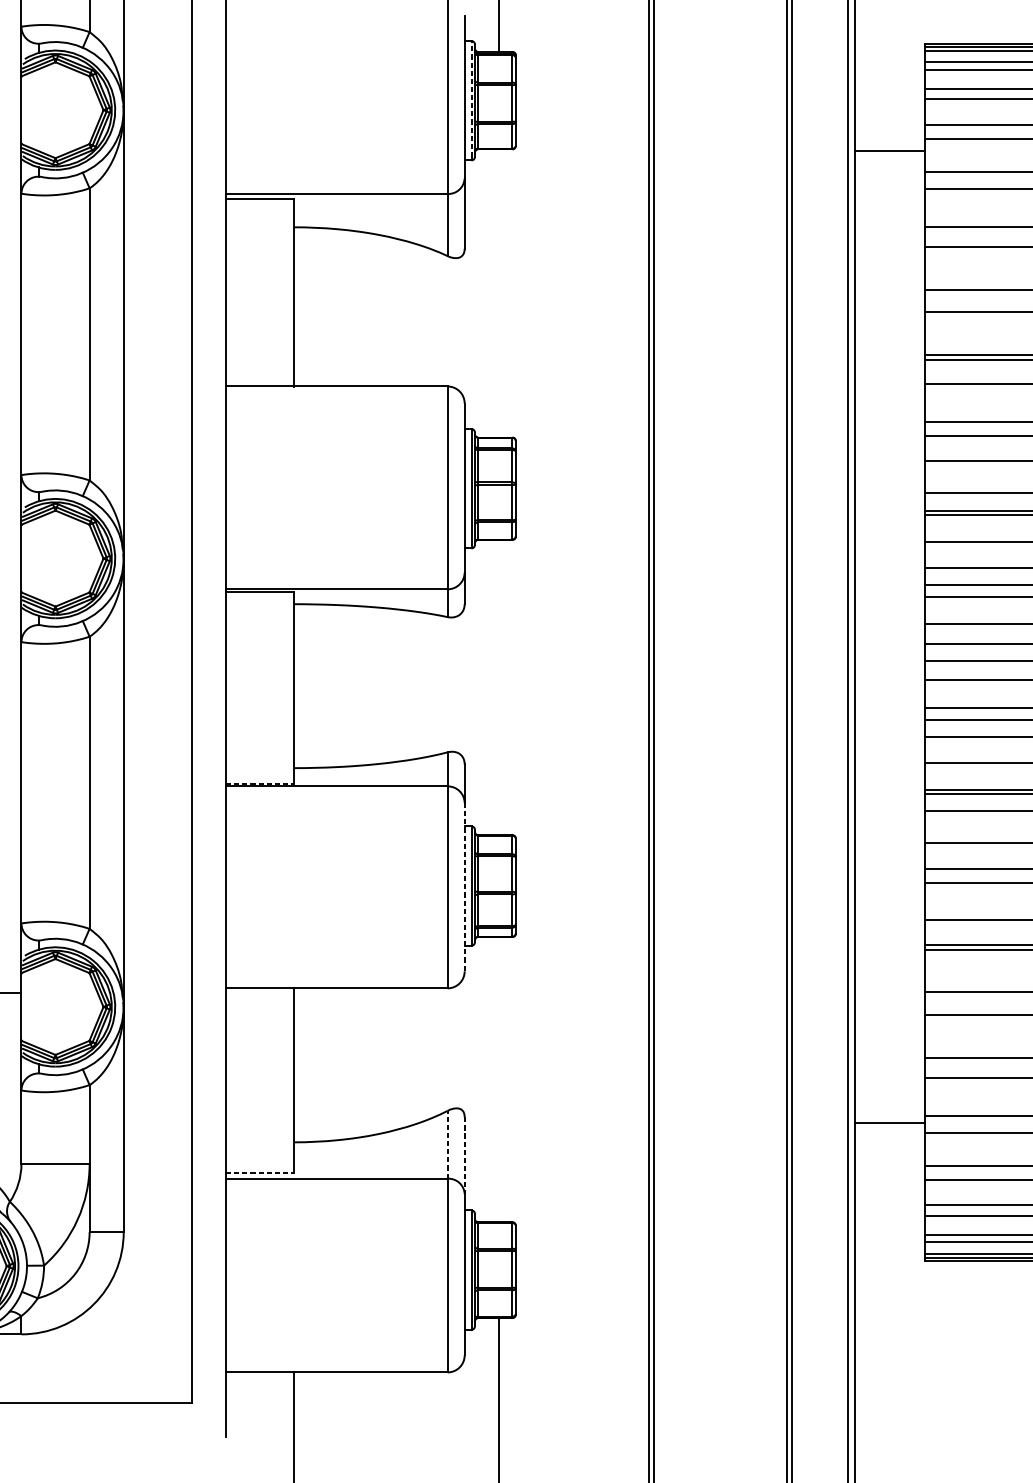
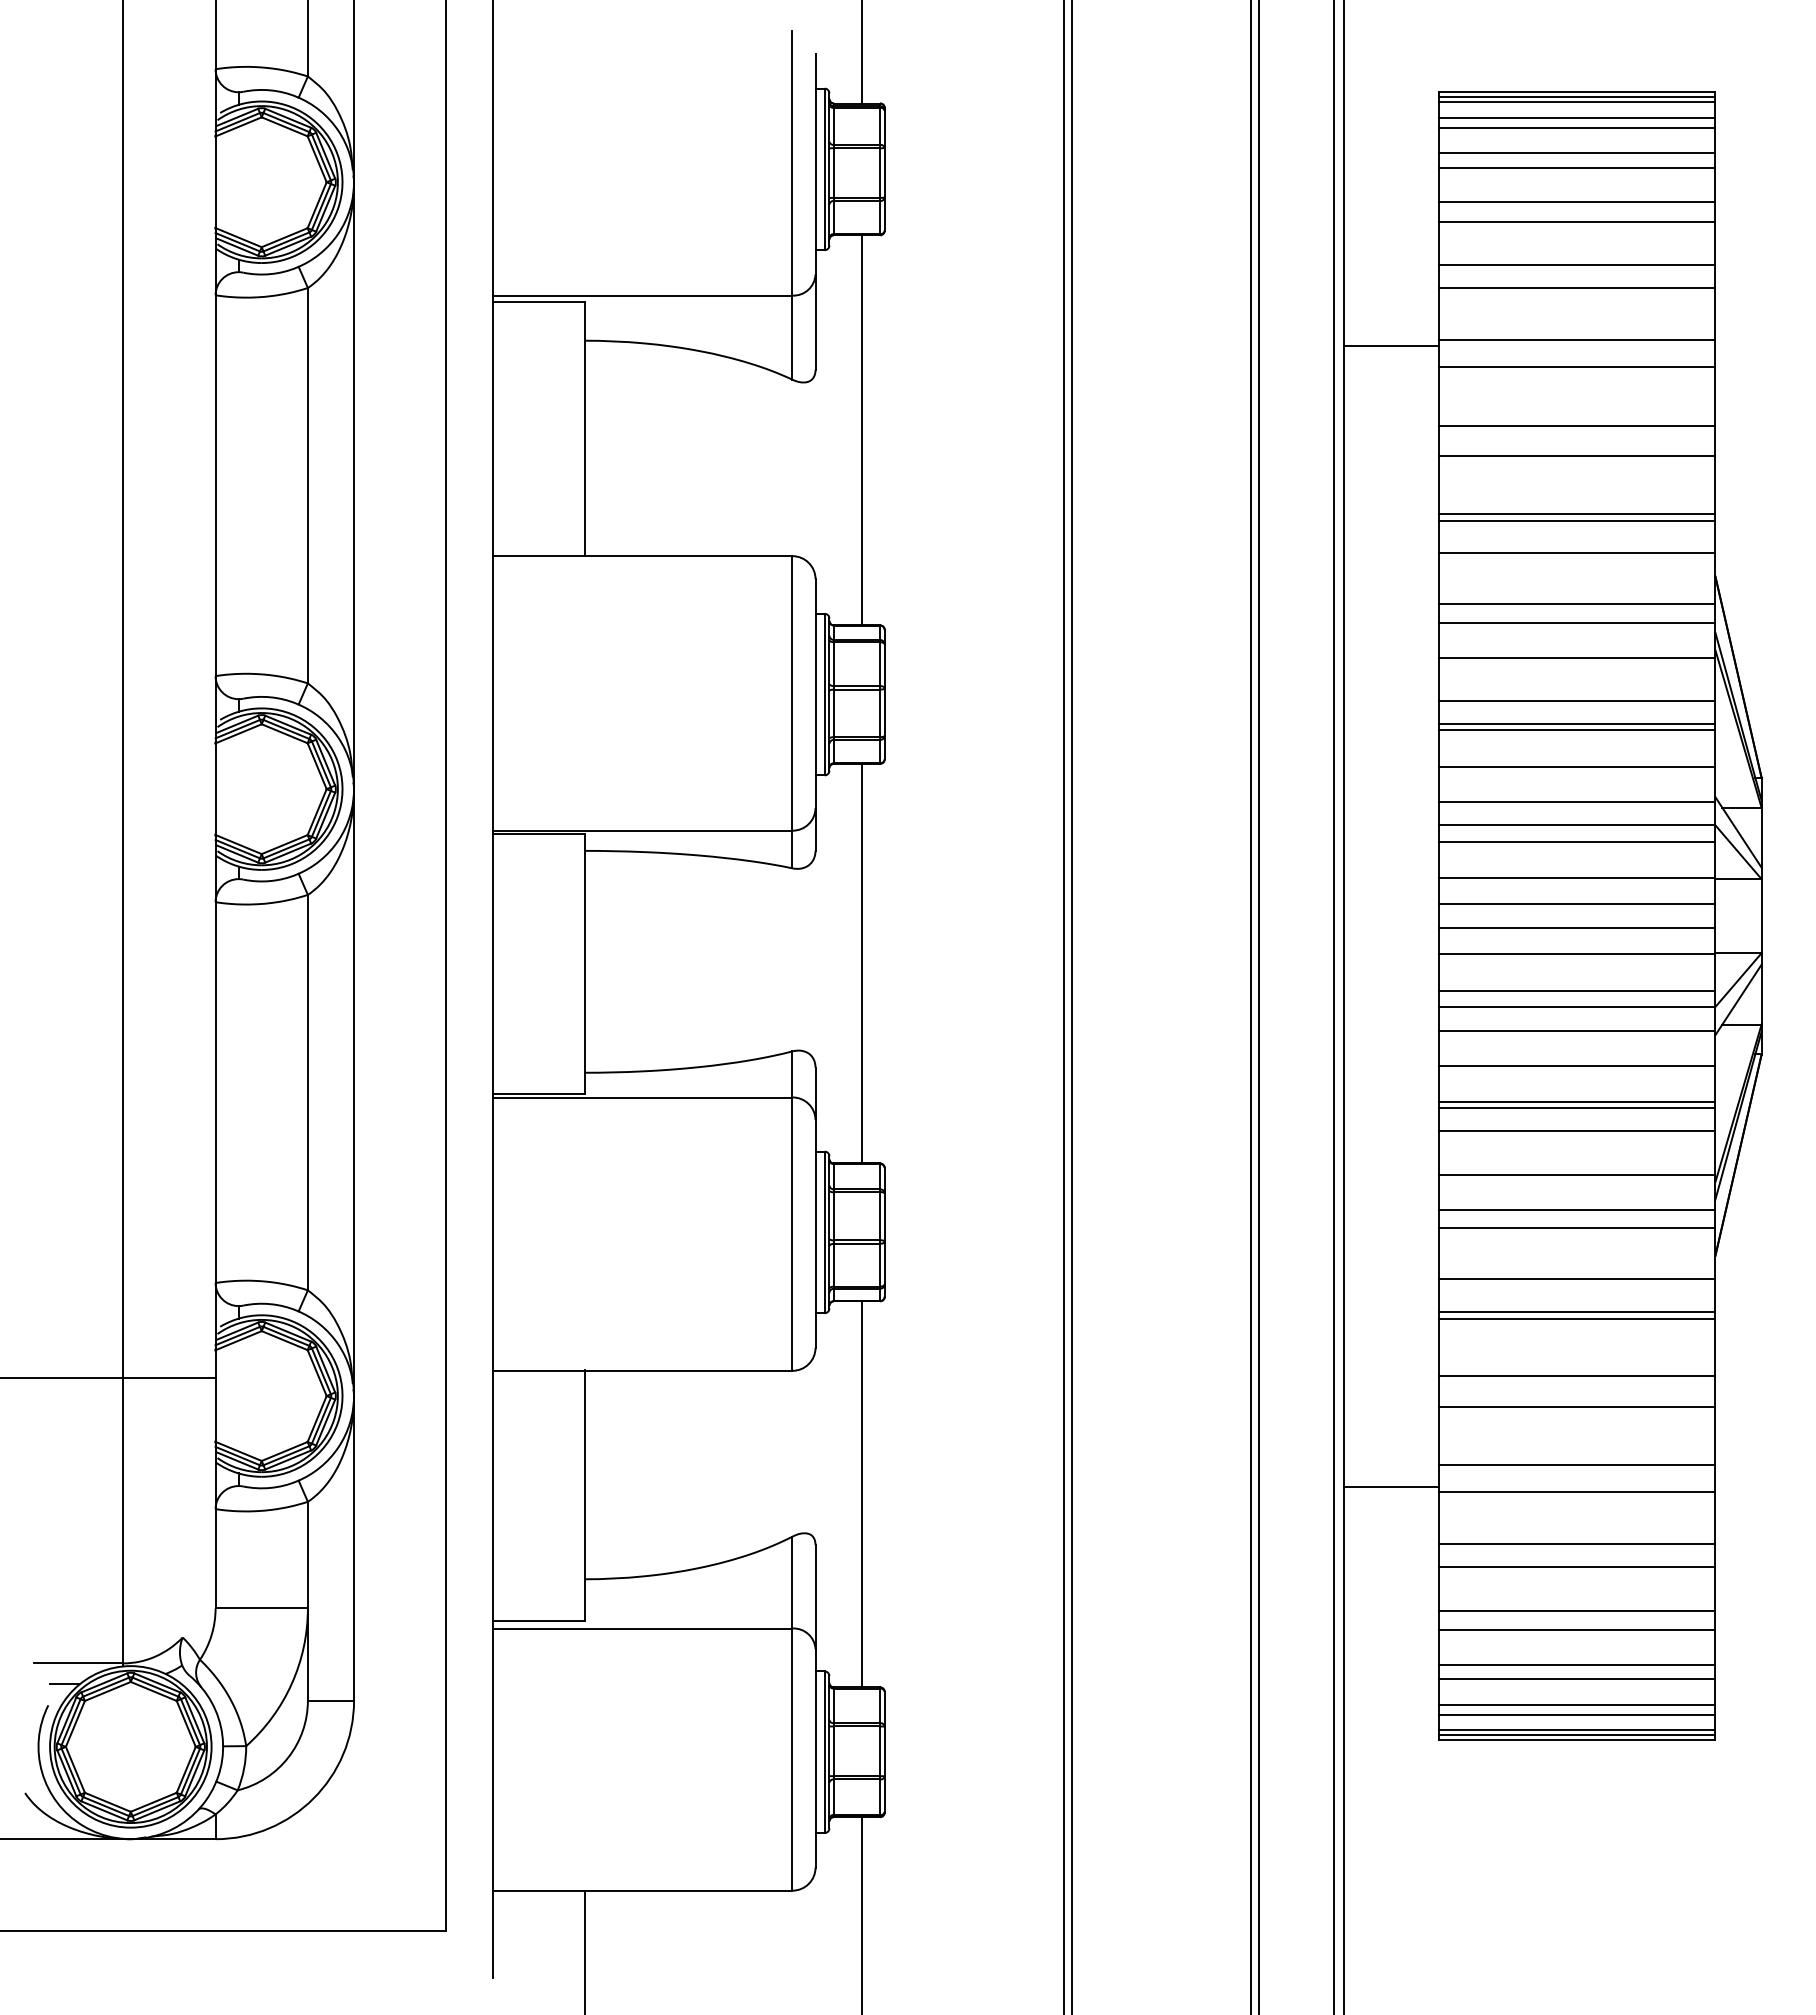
line: (471, 99) -> (824, 167), dashed -> solid
line: (889, 151) -> (1390, 345), moved
line: (498, 293) -> (861, 430), added
line: (498, 687) -> (861, 963), added
line: (260, 783) -> (539, 1093), dashed -> solid
line: (464, 886) -> (815, 1233), dashed -> solid
line: (498, 1079) -> (861, 1494), added
line: (889, 1123) -> (1390, 1486), moved
line: (447, 1144) -> (792, 1582), dashed -> solid
line: (464, 1155) -> (815, 1597), dashed -> solid
line: (260, 1173) -> (539, 1621), dashed -> solid

